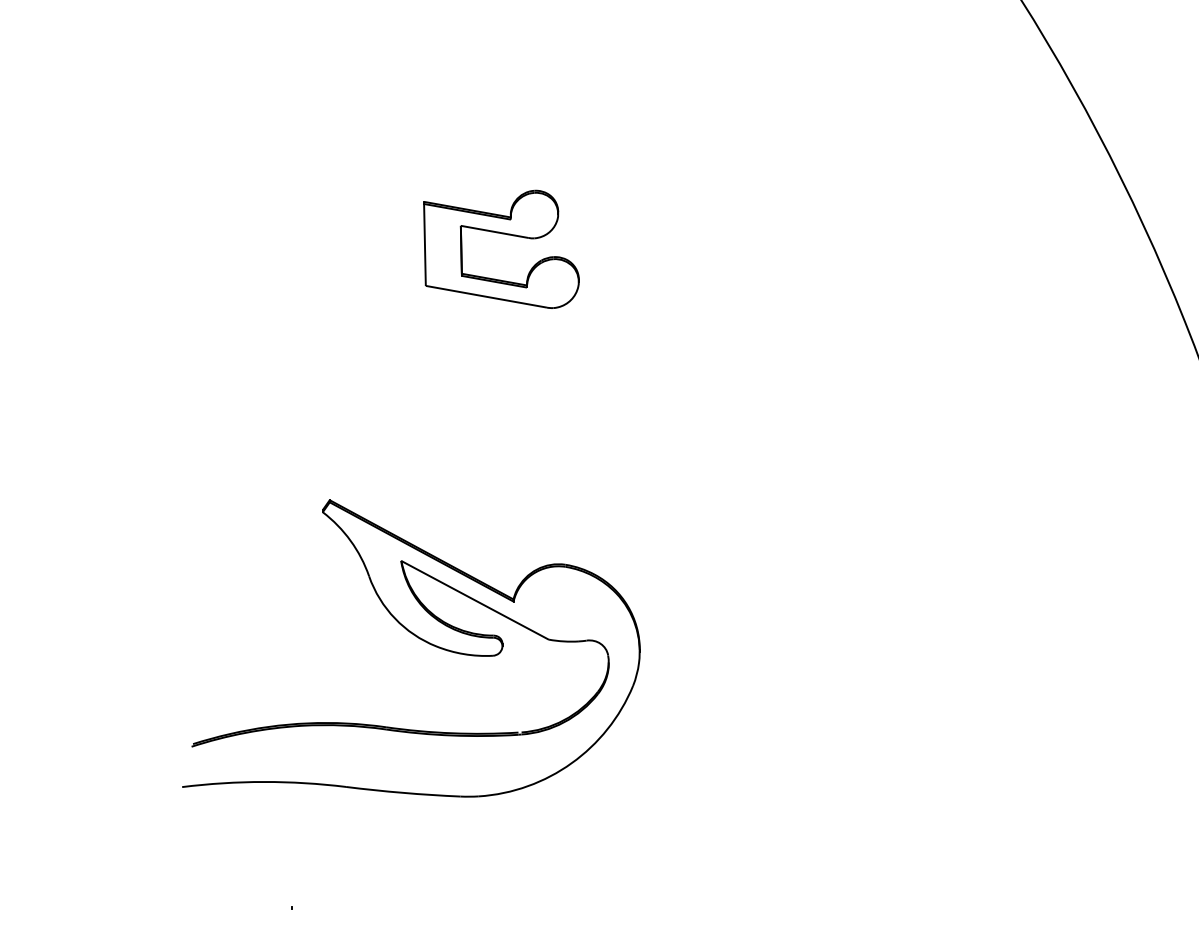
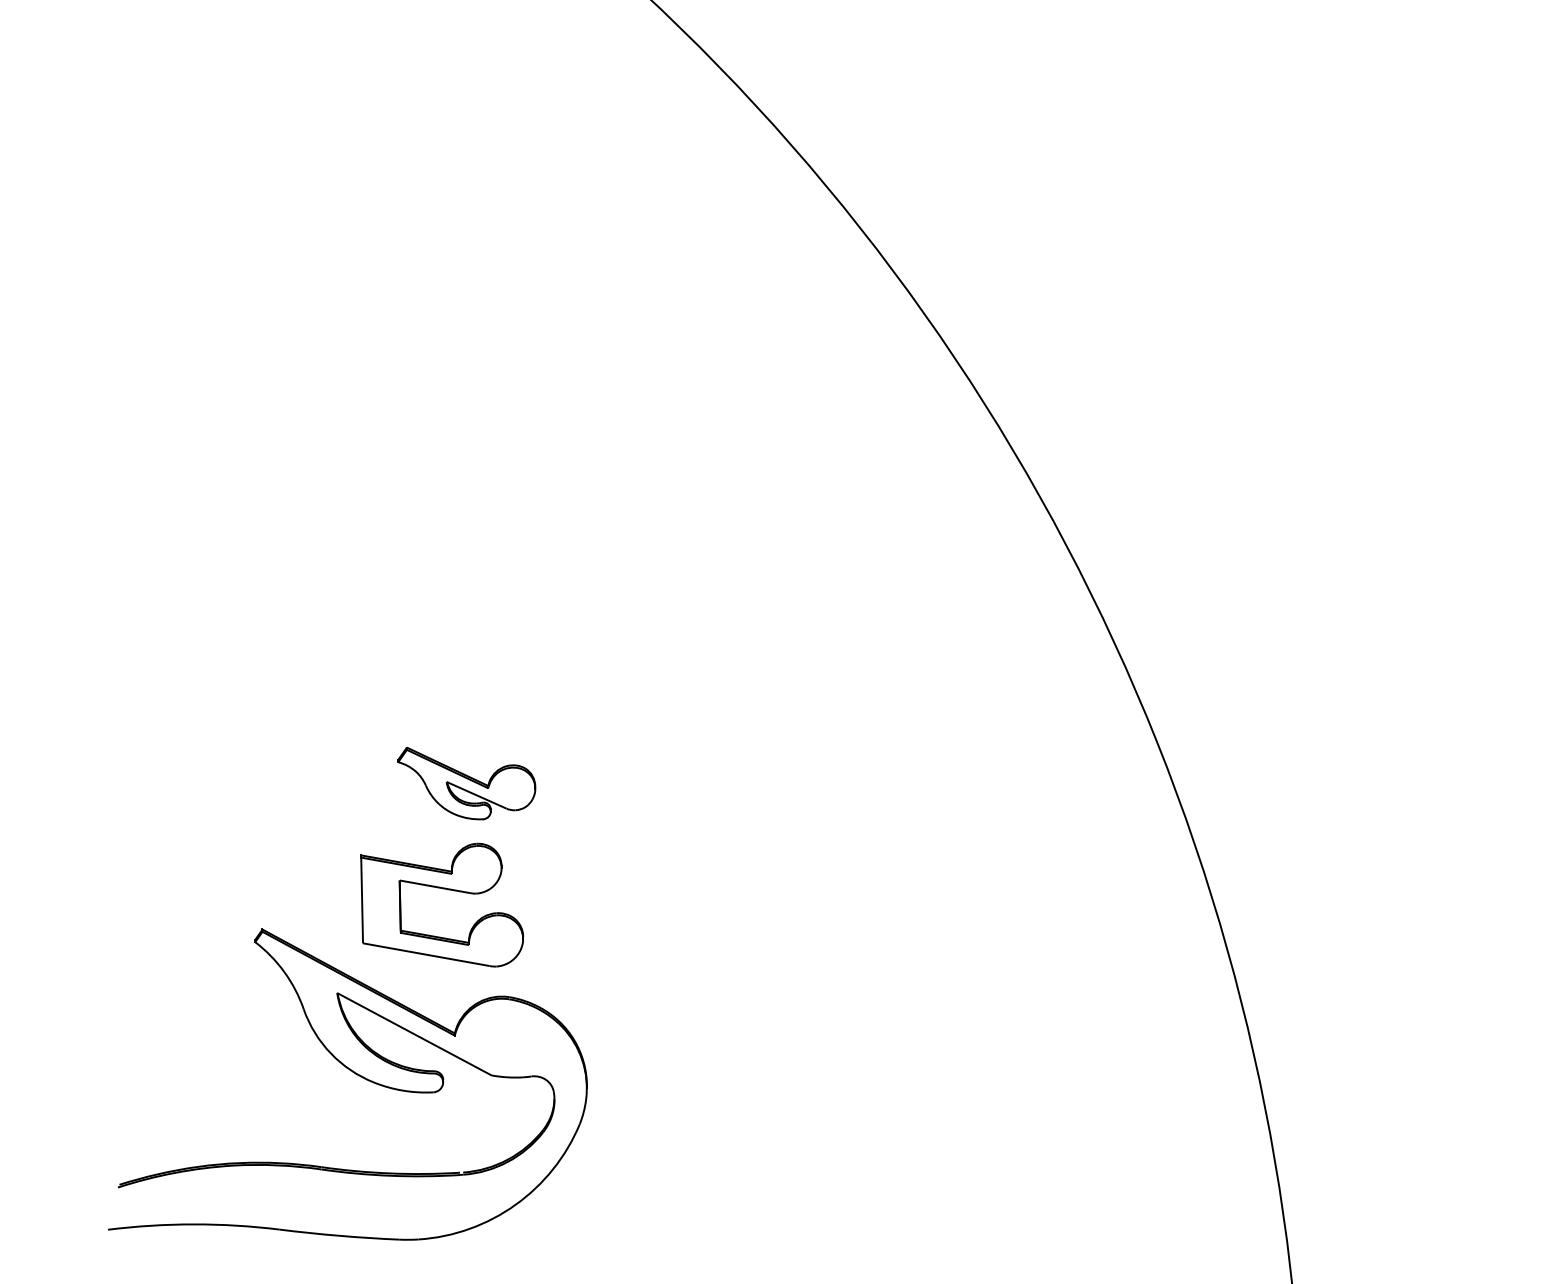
part: (501, 234) -> (442, 889), moved
part: (524, 360) -> (466, 783), added

